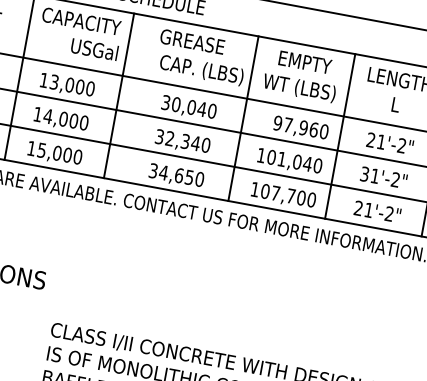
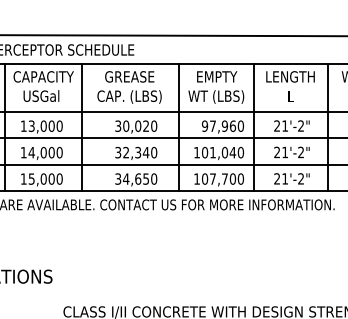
text: (94, 48) -> (41, 95), moved
text: (201, 69) -> (129, 96), moved
text: (201, 108) -> (145, 125), 30,040 -> 30,020
text: (365, 174) -> (277, 152), 31'-2" -> 21'-2"

